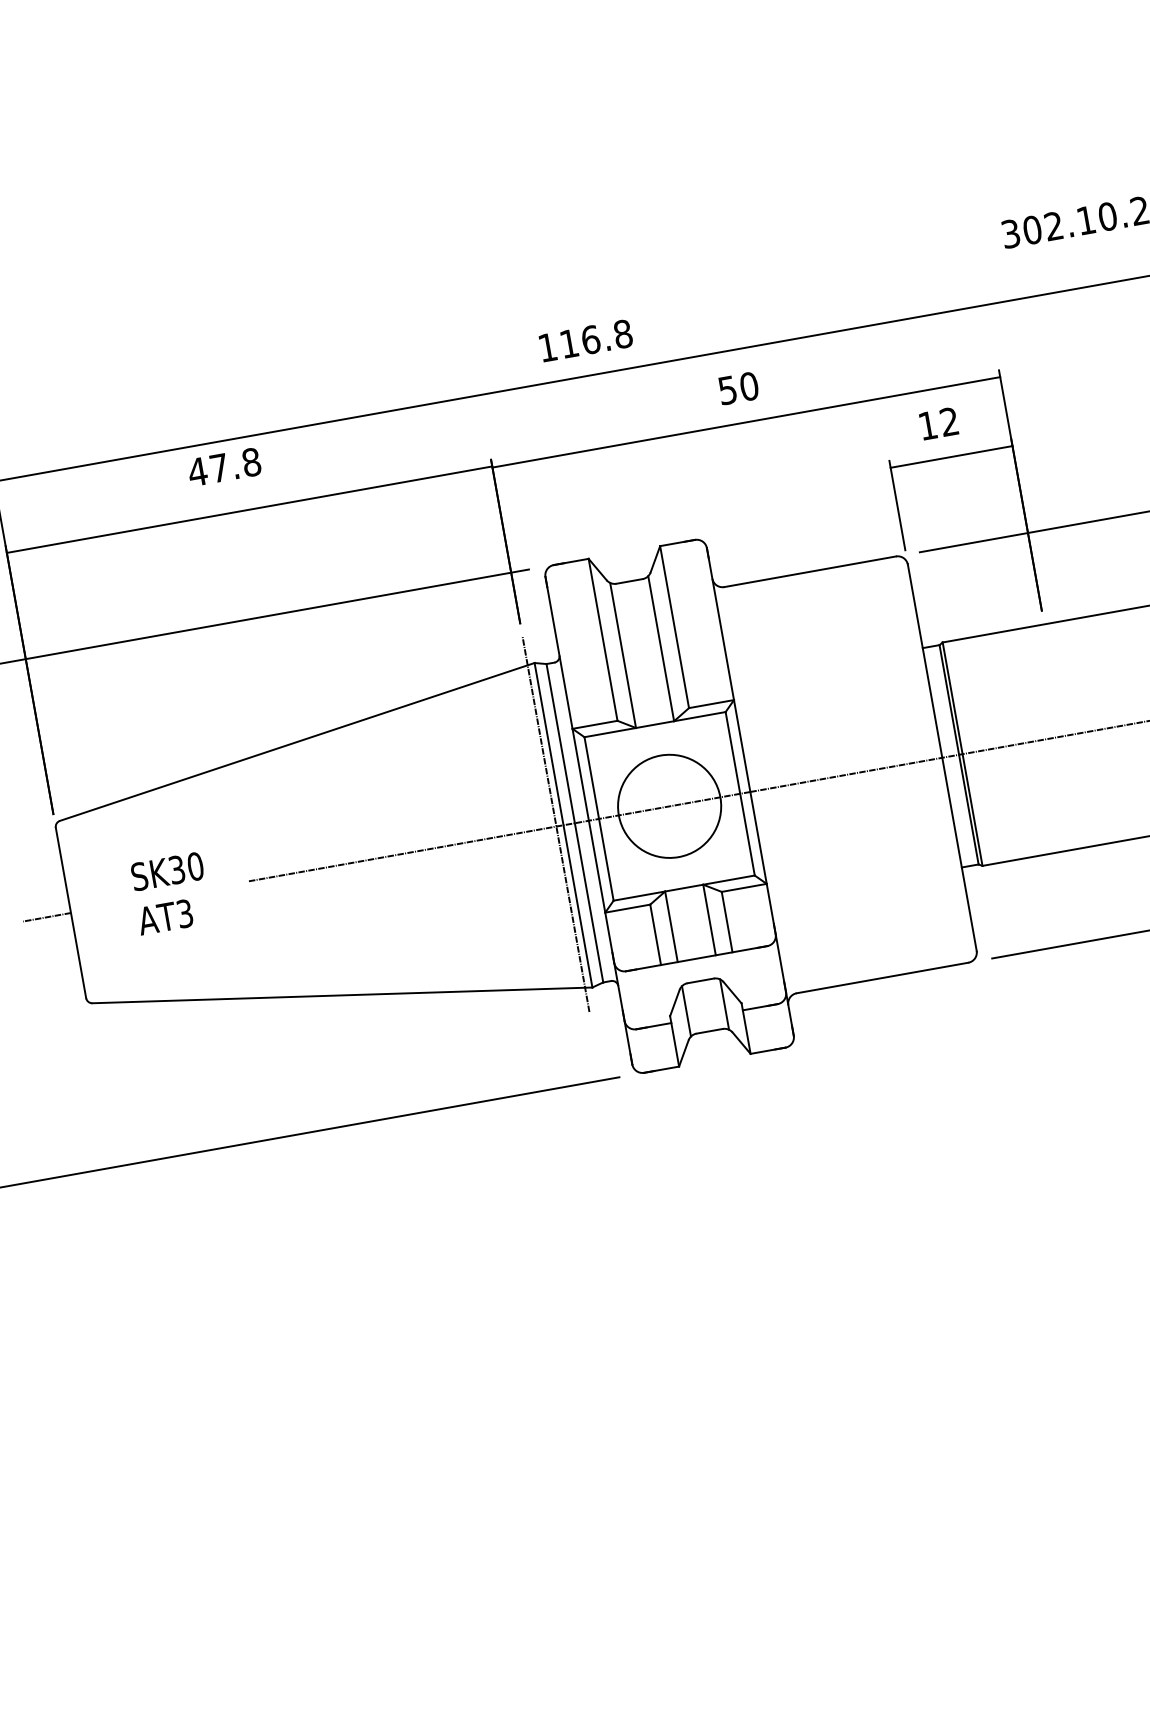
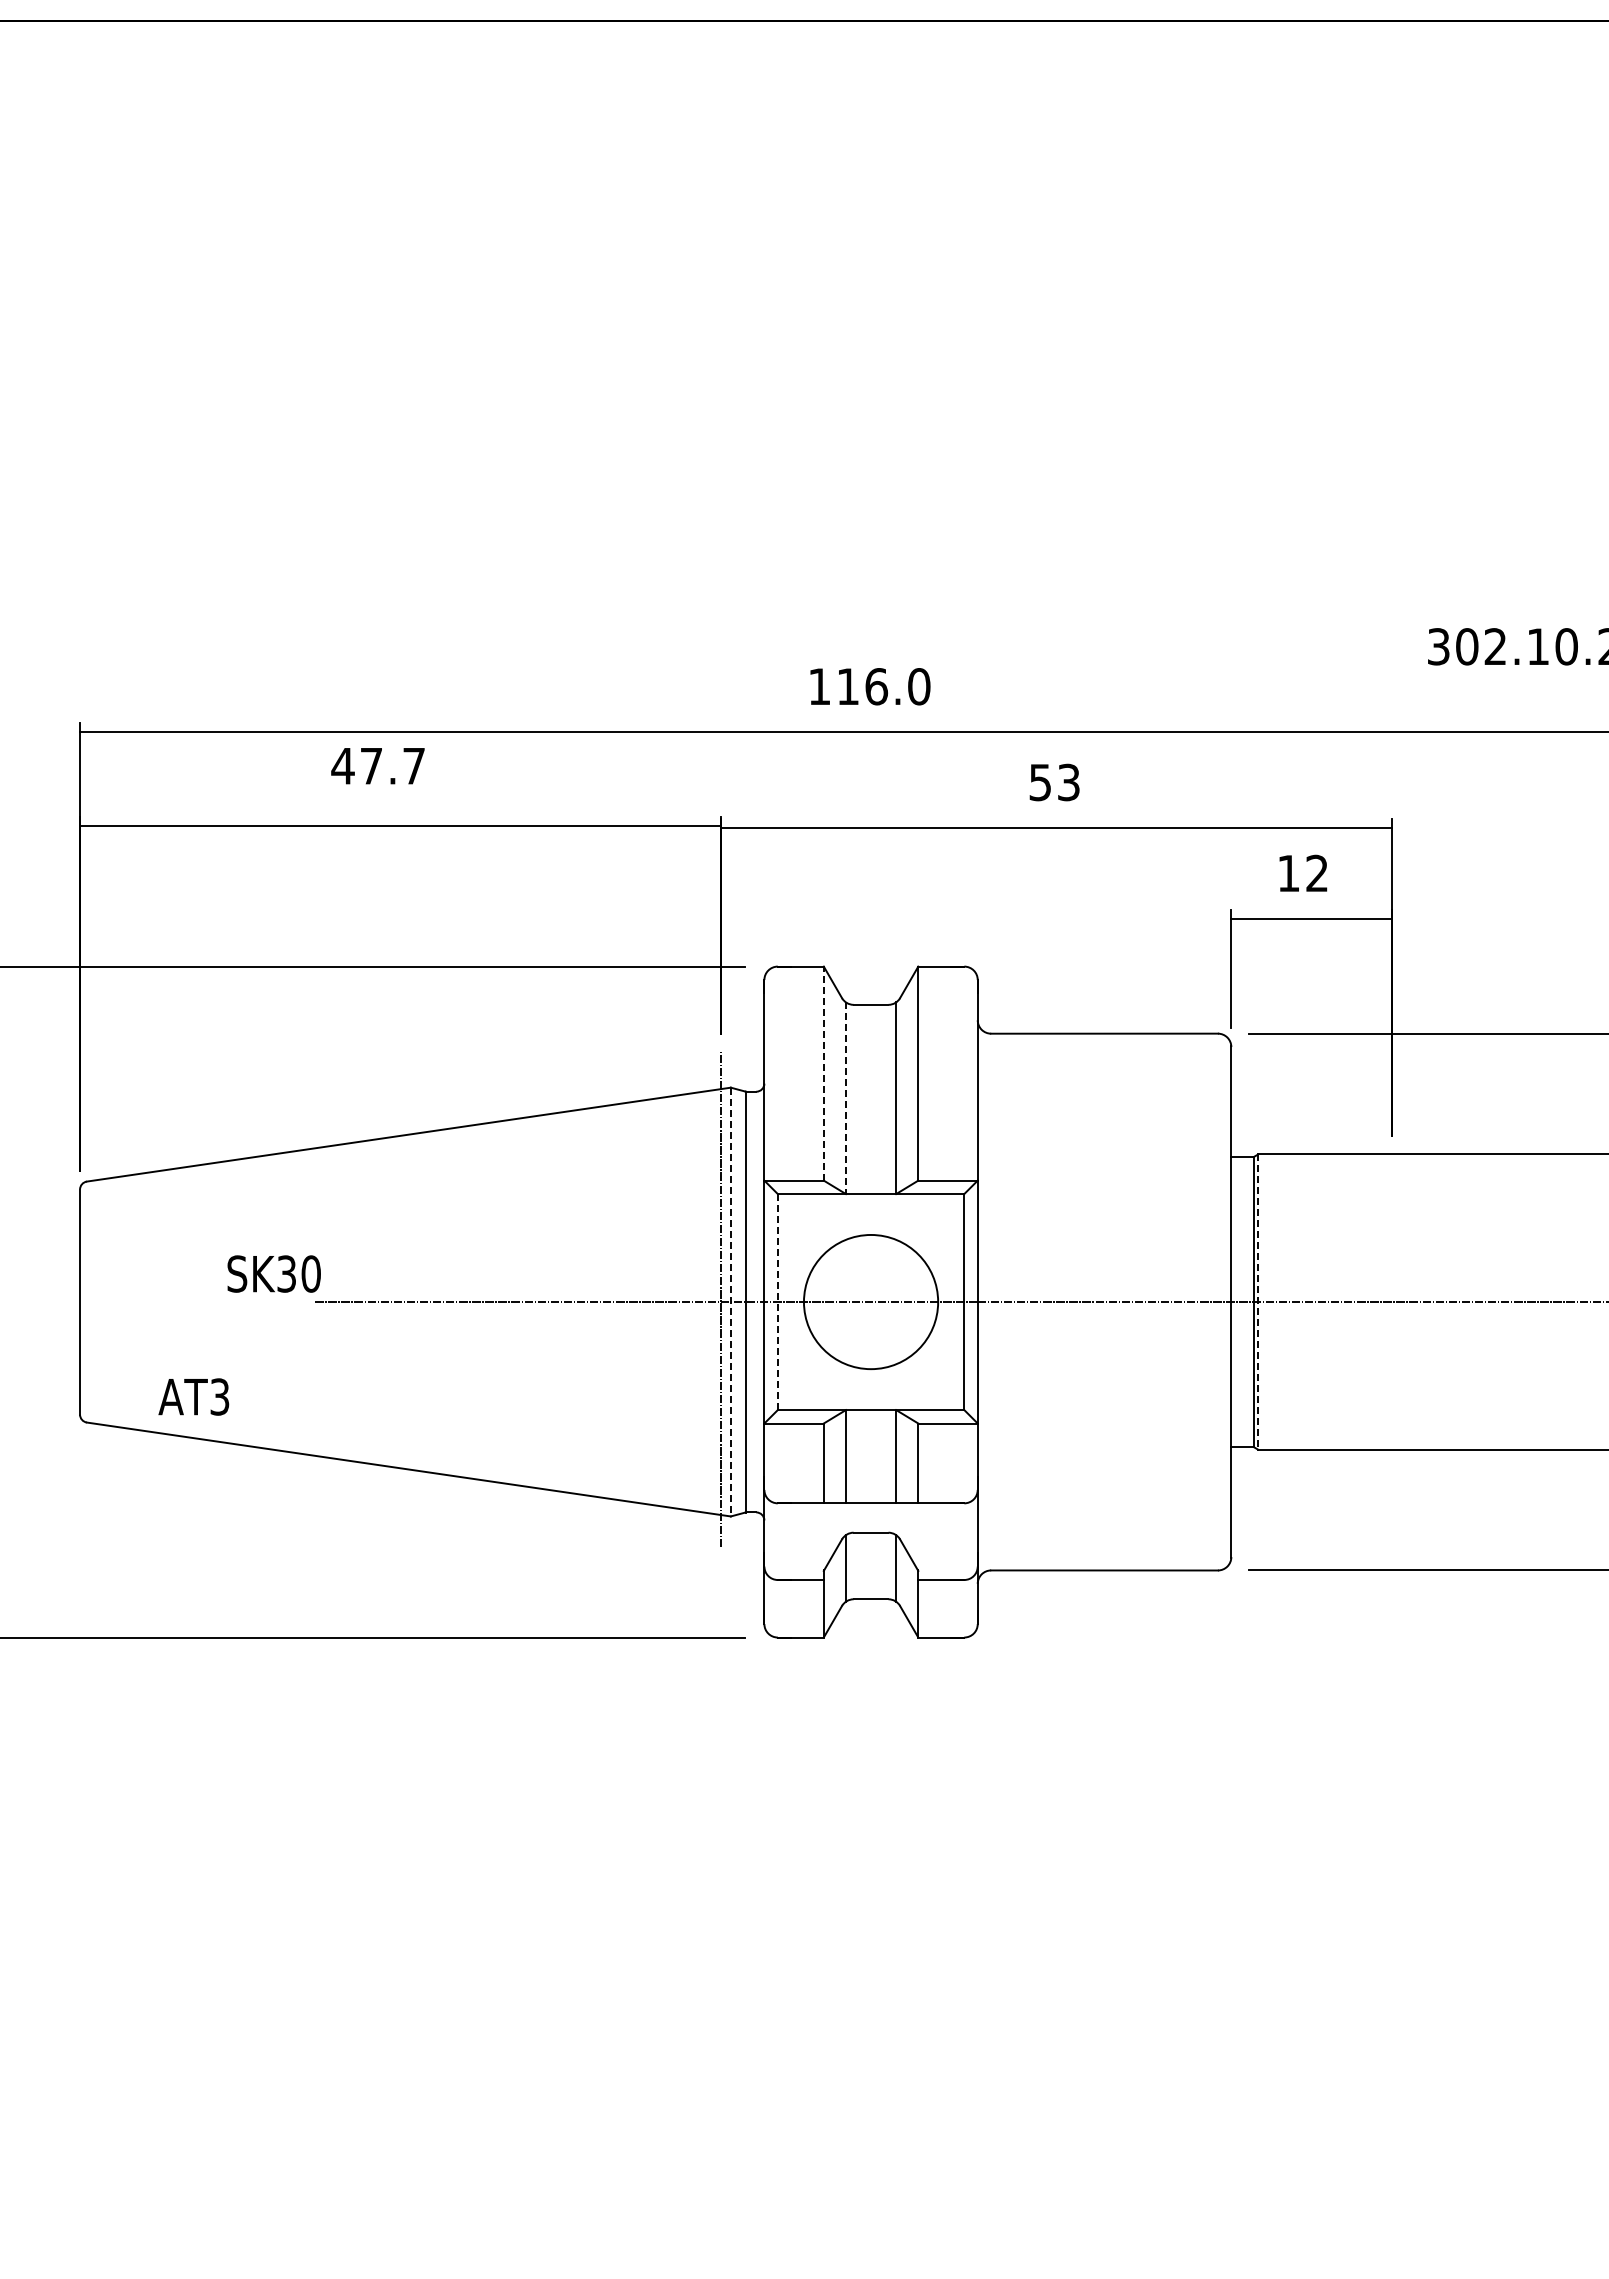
text: (623, 333) -> (919, 686), 116.8 -> 116.0
text: (749, 386) -> (1068, 782), 50 -> 53
text: (251, 461) -> (414, 765), 47.8 -> 47.7
line: (602, 639) -> (823, 1073), solid -> dashed
line: (622, 655) -> (845, 1098), solid -> dashed
line: (962, 754) -> (1258, 1302), solid -> dashed
line: (598, 819) -> (777, 1302), solid -> dashed
line: (563, 825) -> (730, 1302), solid -> dashed
text: (166, 871) -> (273, 1273), moved
text: (164, 916) -> (193, 1396), moved
line: (47, 917) -> (48, 1302), removed

